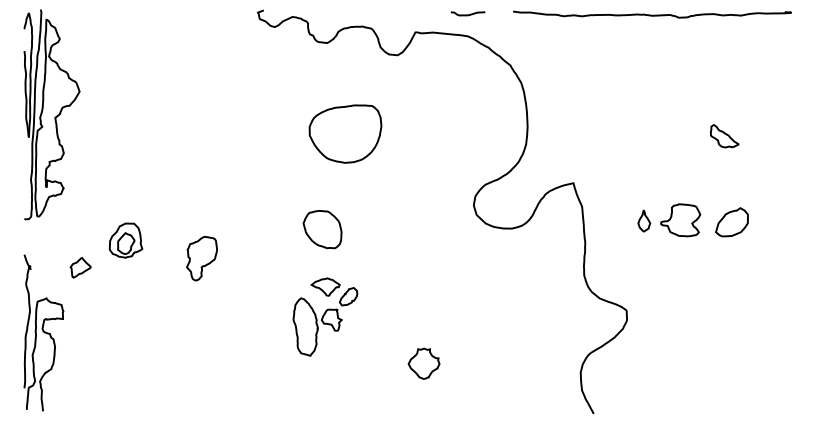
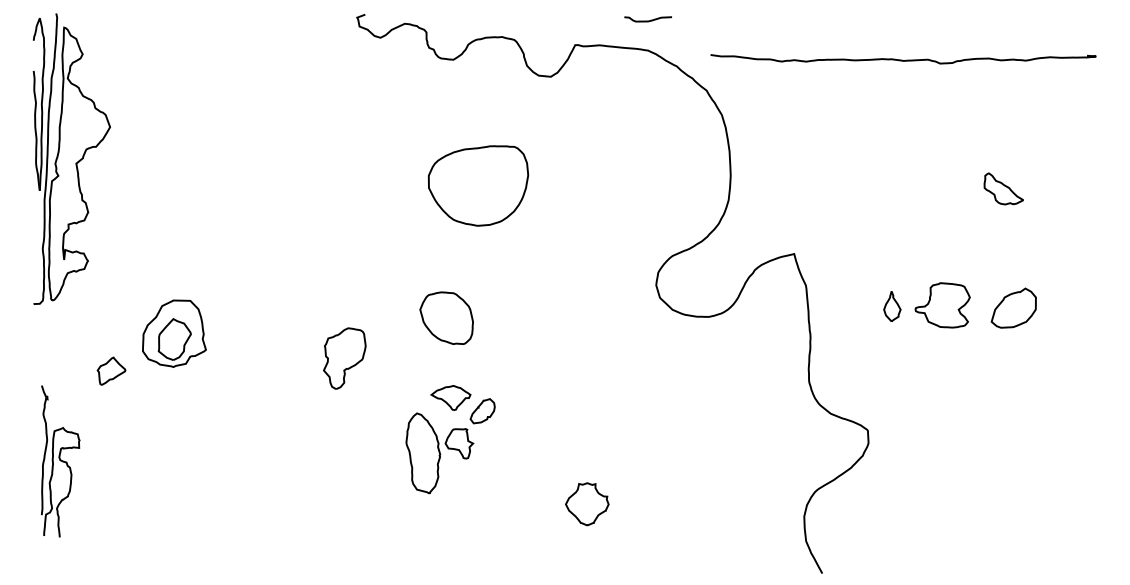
curve: (652, 14) -> (903, 59), moved
part: (125, 240) -> (173, 333), size x1.4
part: (201, 258) -> (344, 358), moved
part: (43, 332) -> (60, 460), size x0.7

